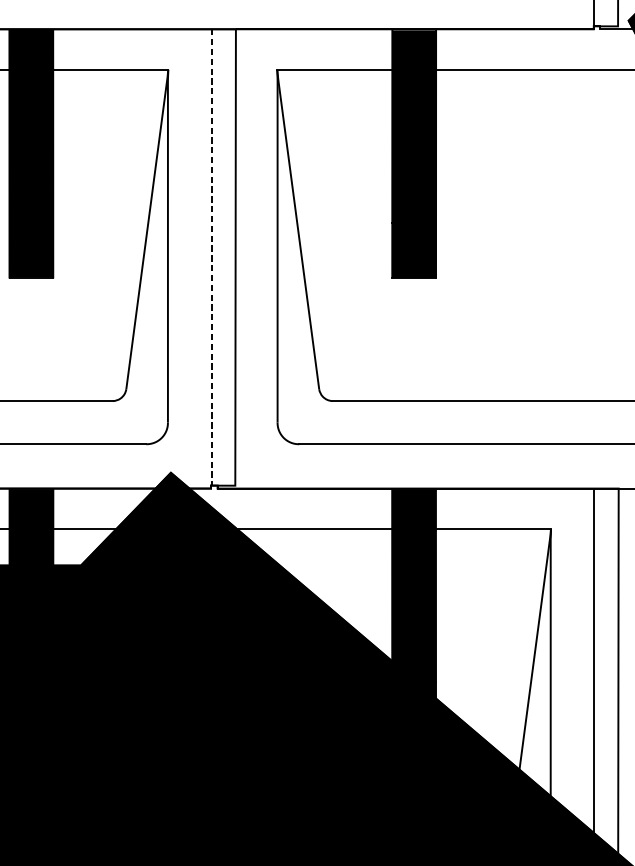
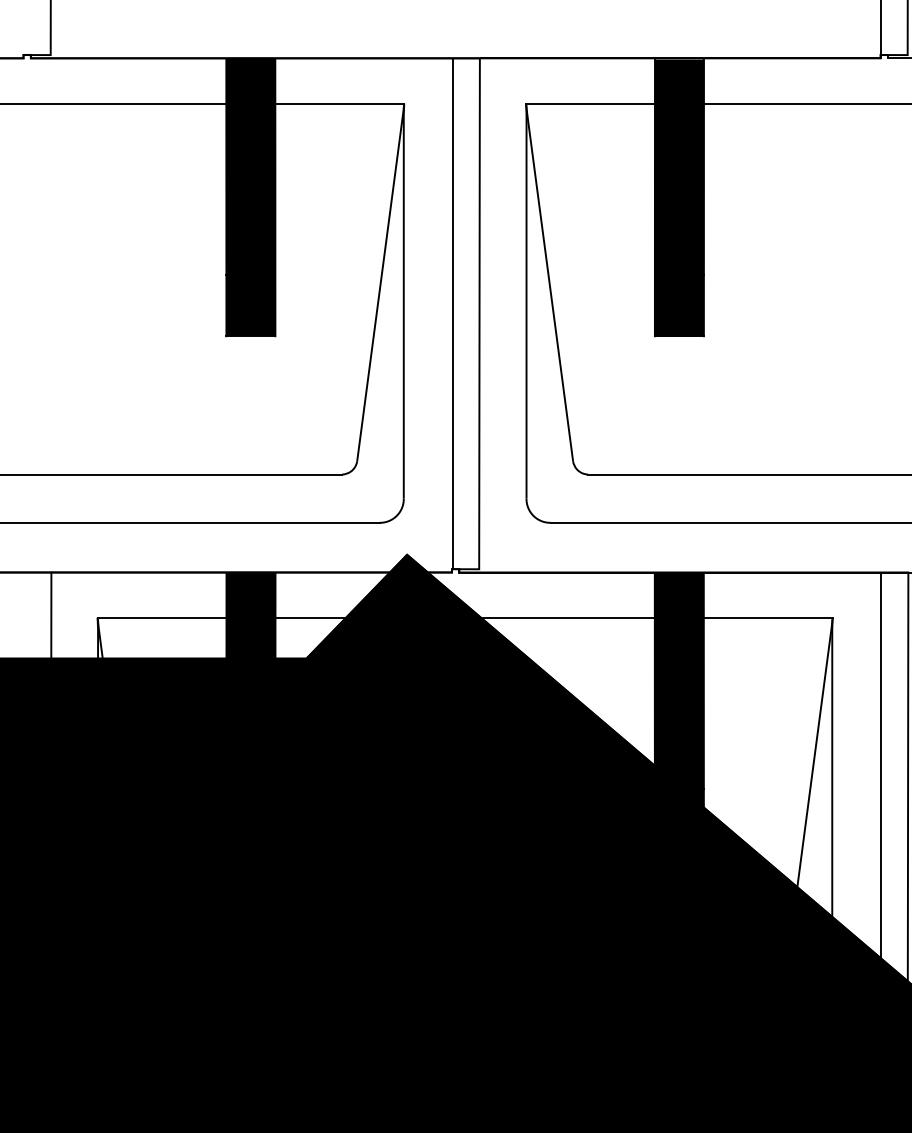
line: (211, 258) -> (452, 314), dashed -> solid

